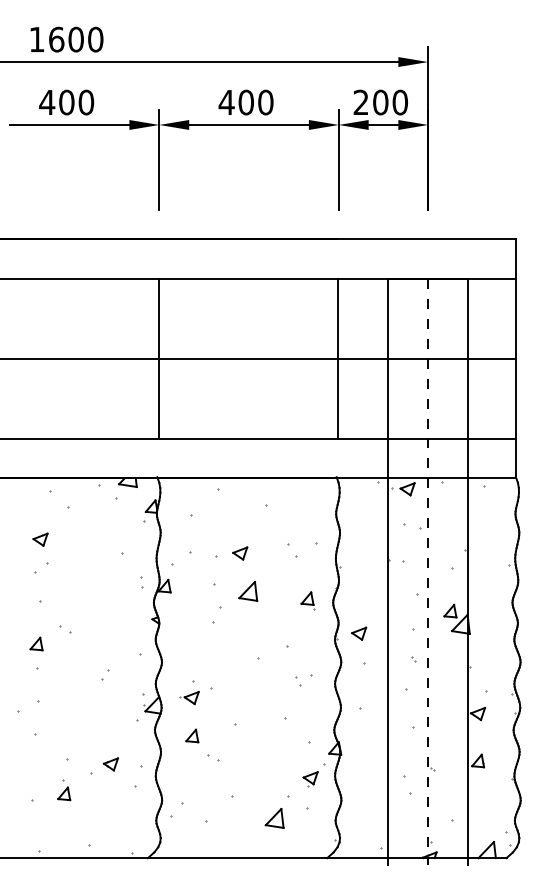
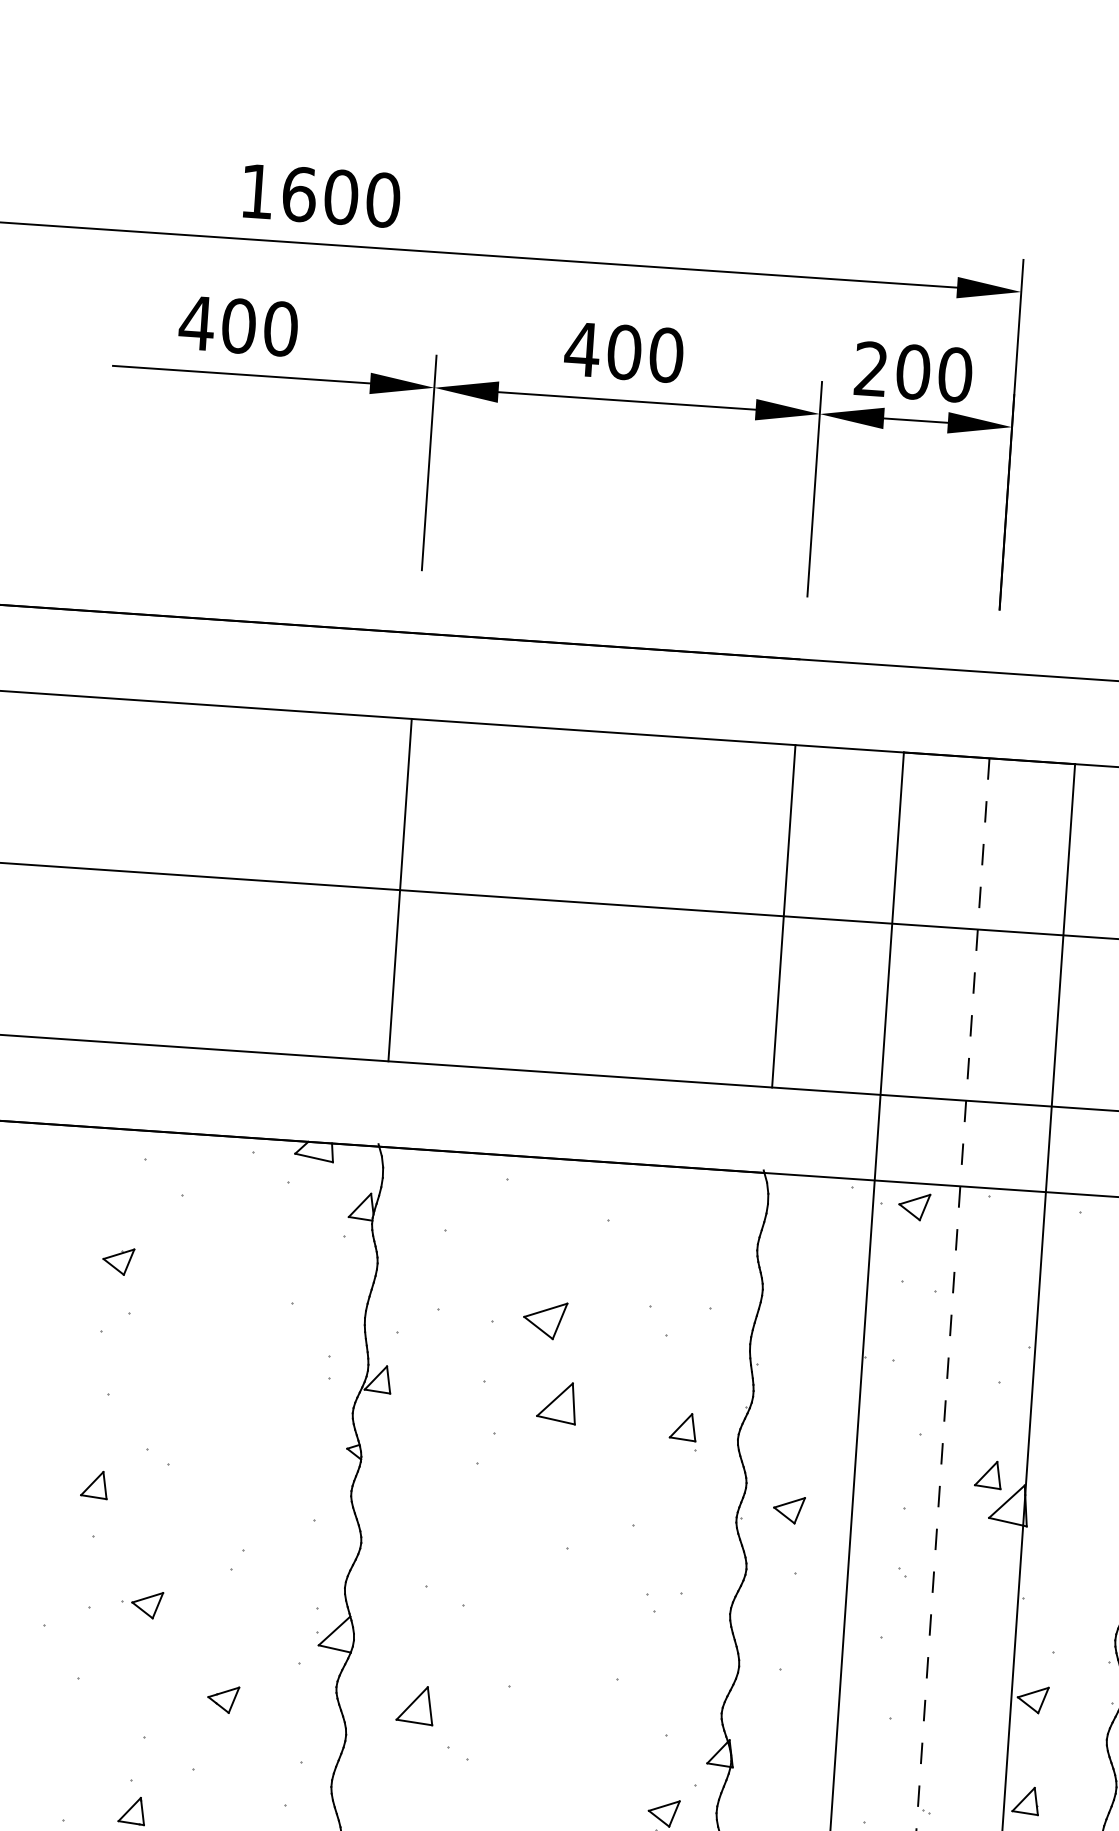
text: (66, 39) -> (320, 195), moved
part: (240, 553) -> (545, 1320), size x1.4
part: (189, 698) -> (142, 1605), moved
part: (192, 735) -> (416, 1704), size x1.4
part: (110, 764) -> (222, 1699), moved

